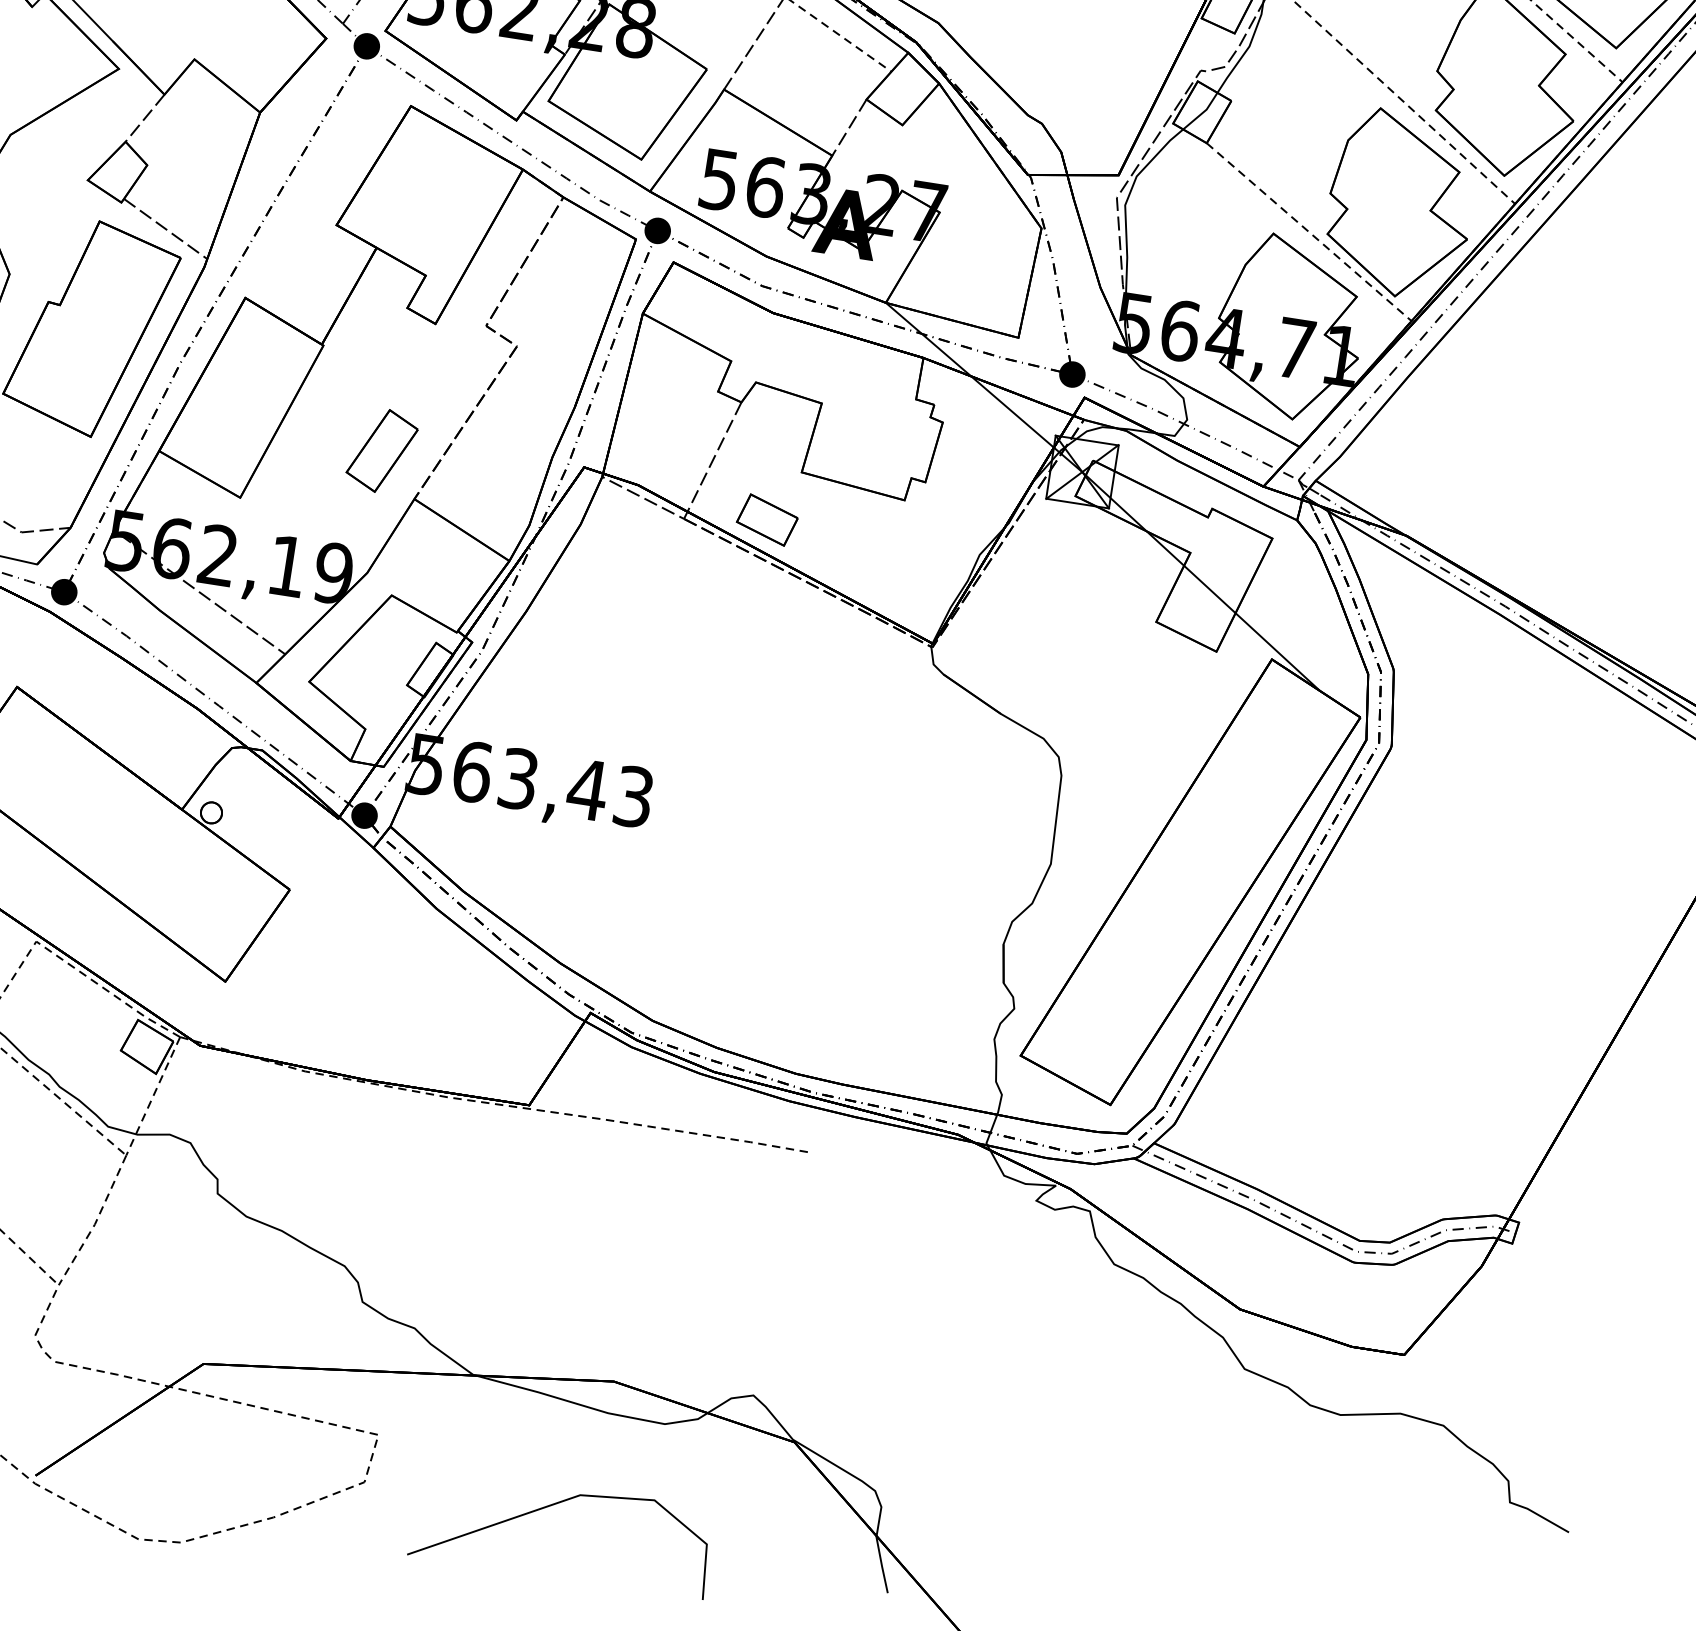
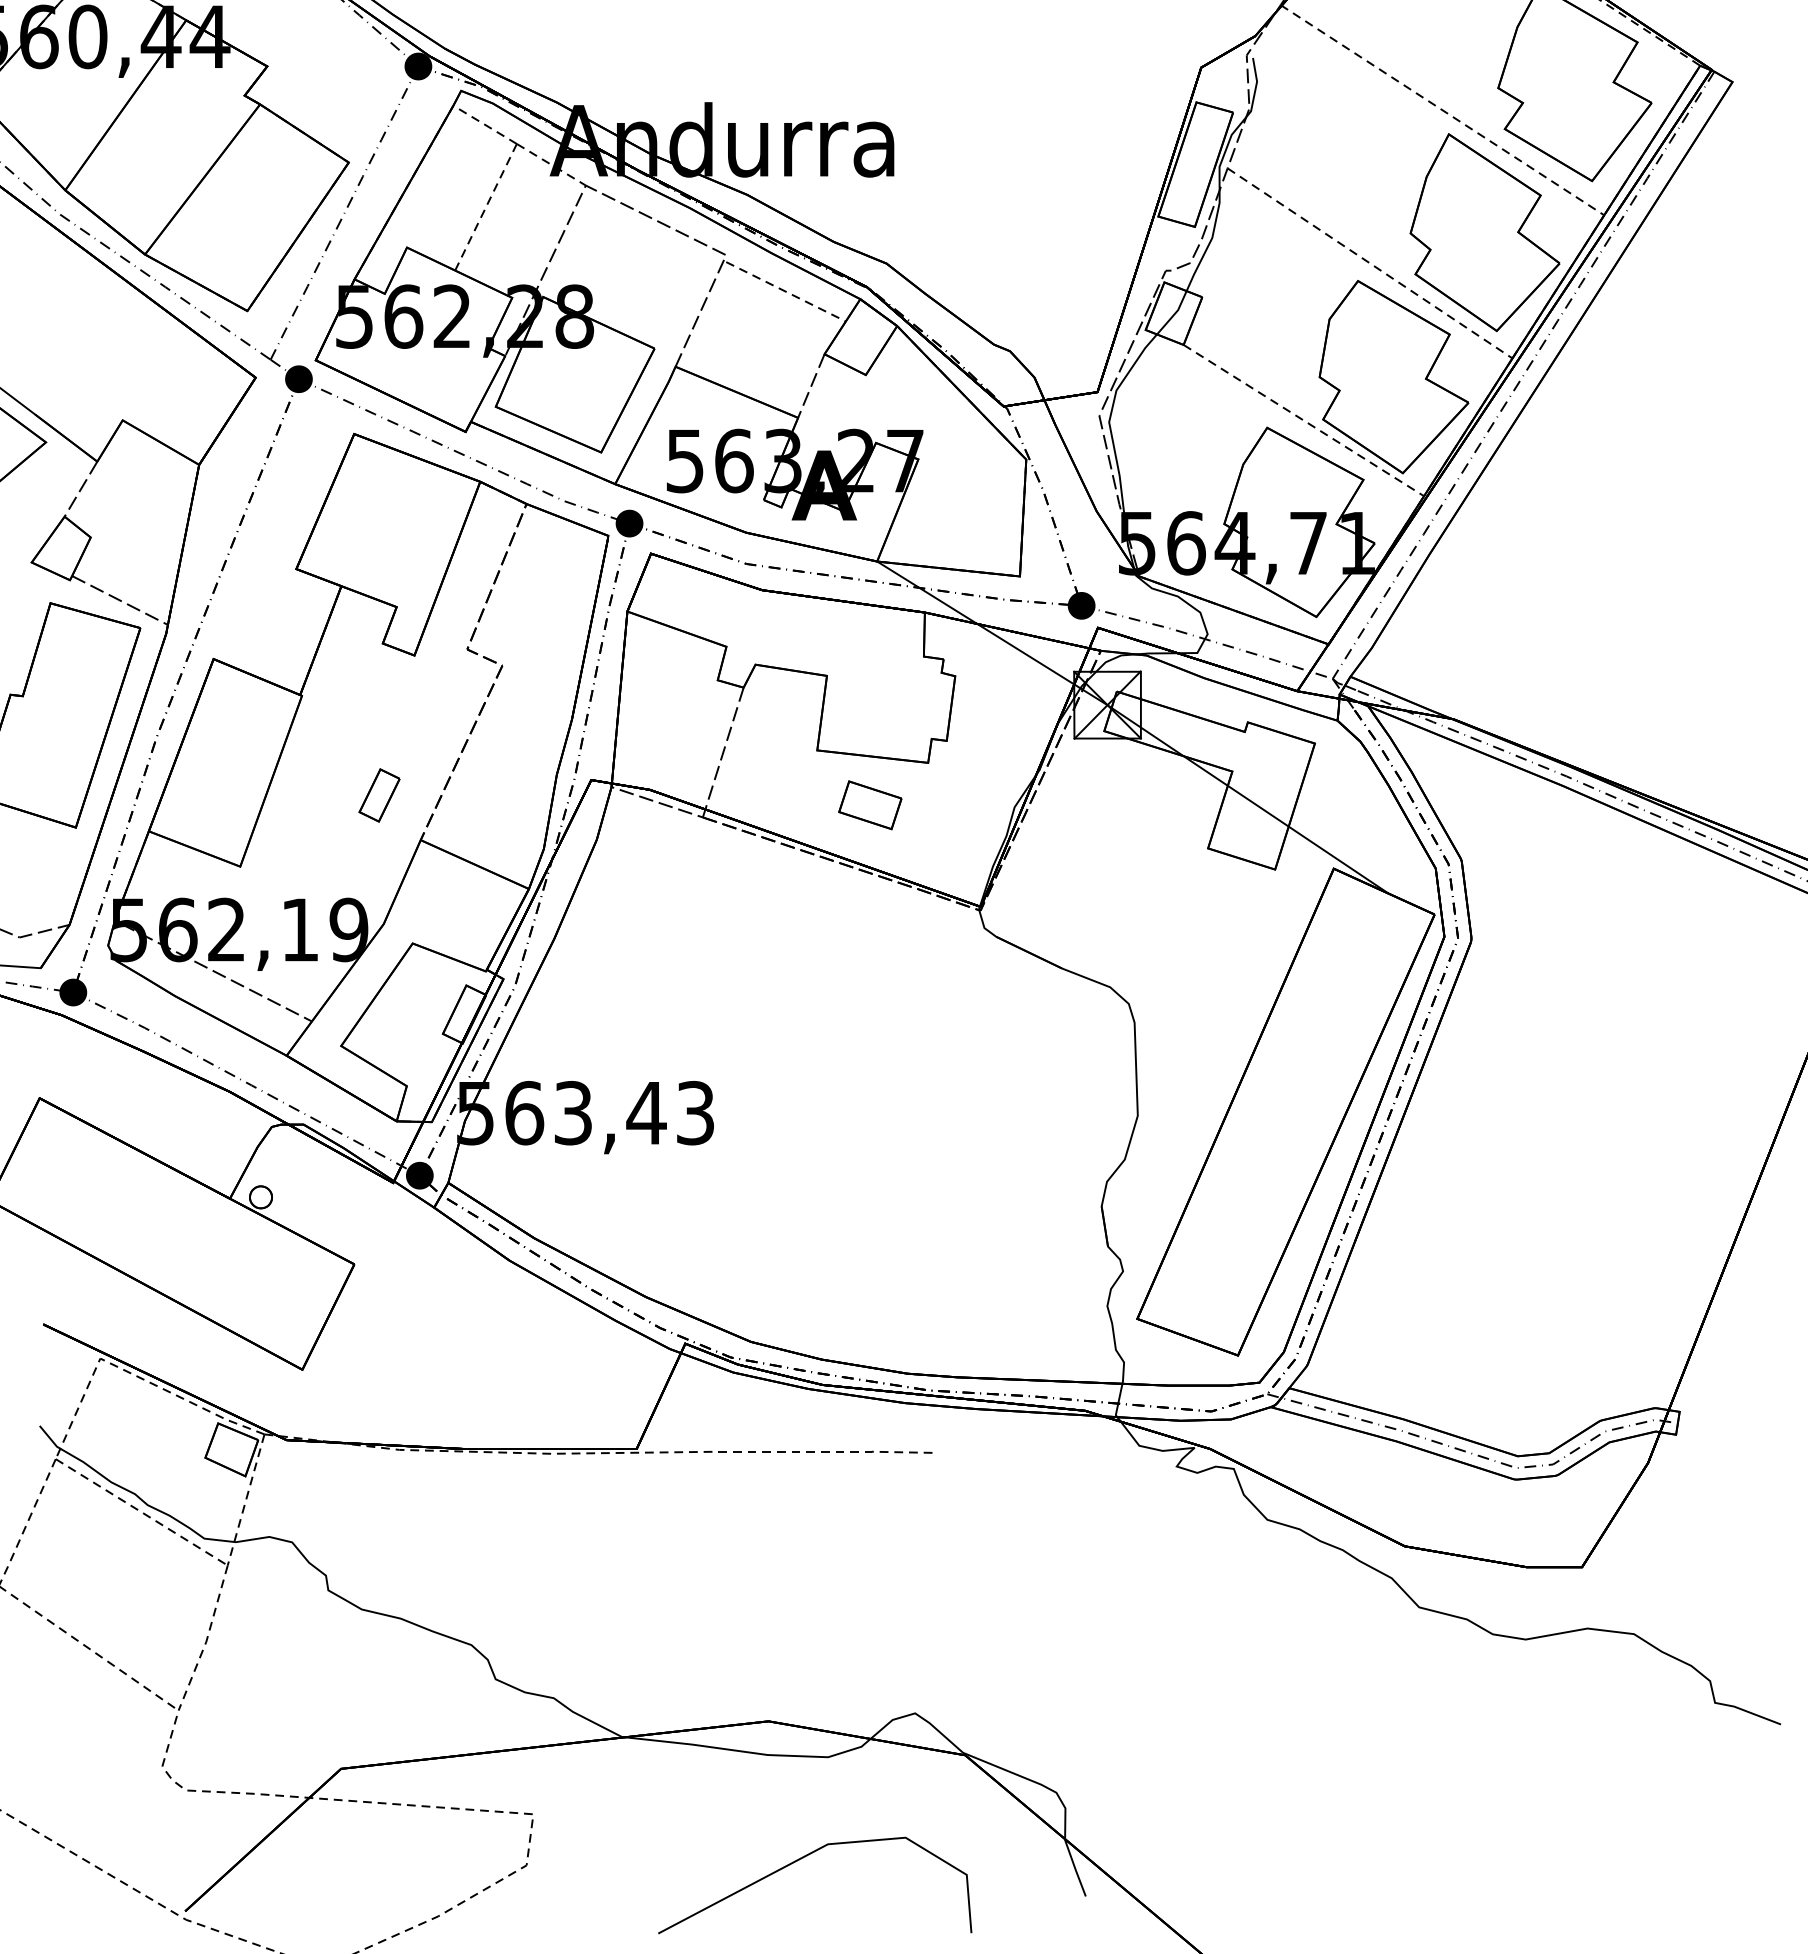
part: (382, 450) -> (379, 795), size x0.6
part: (767, 520) -> (870, 805), moved
line: (553, 1505) -> (801, 1859), moved

